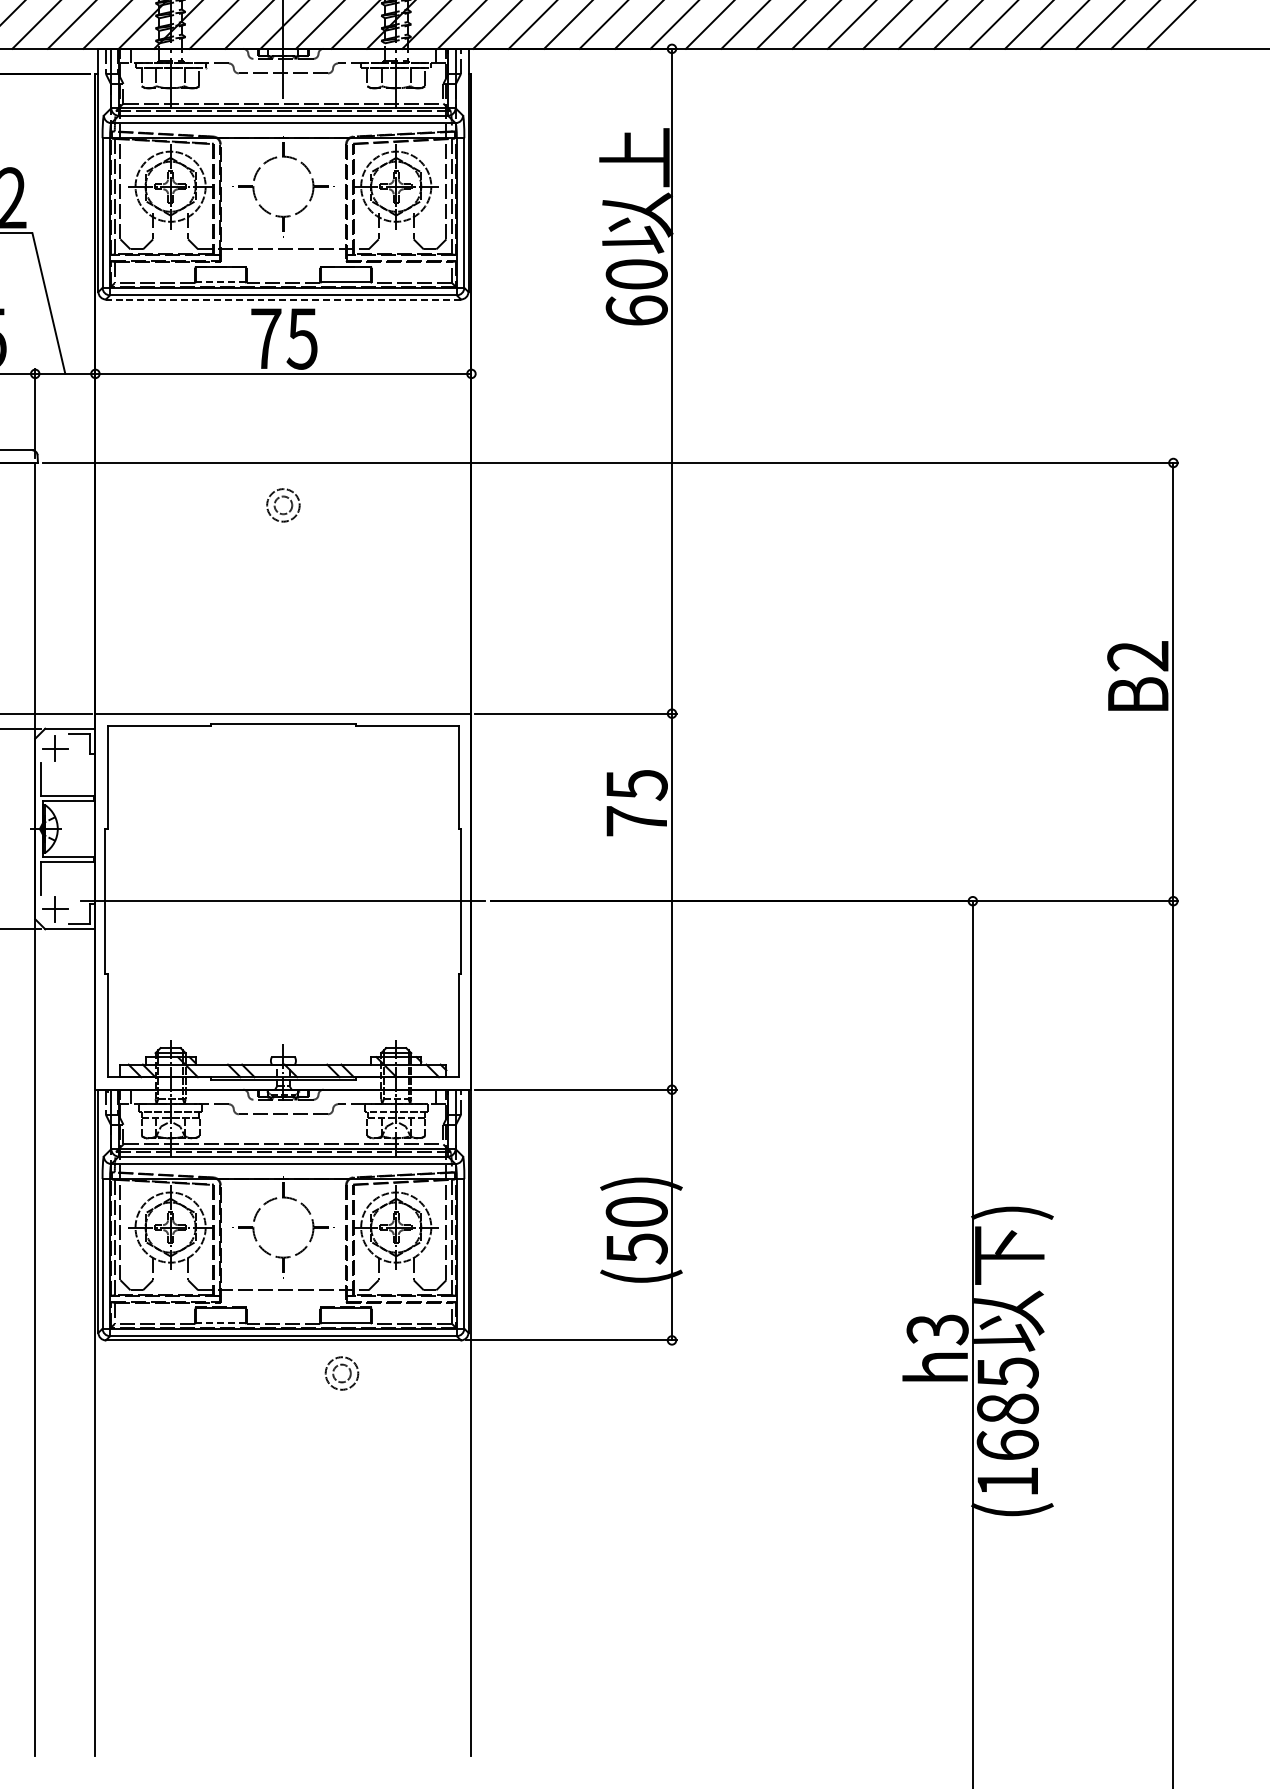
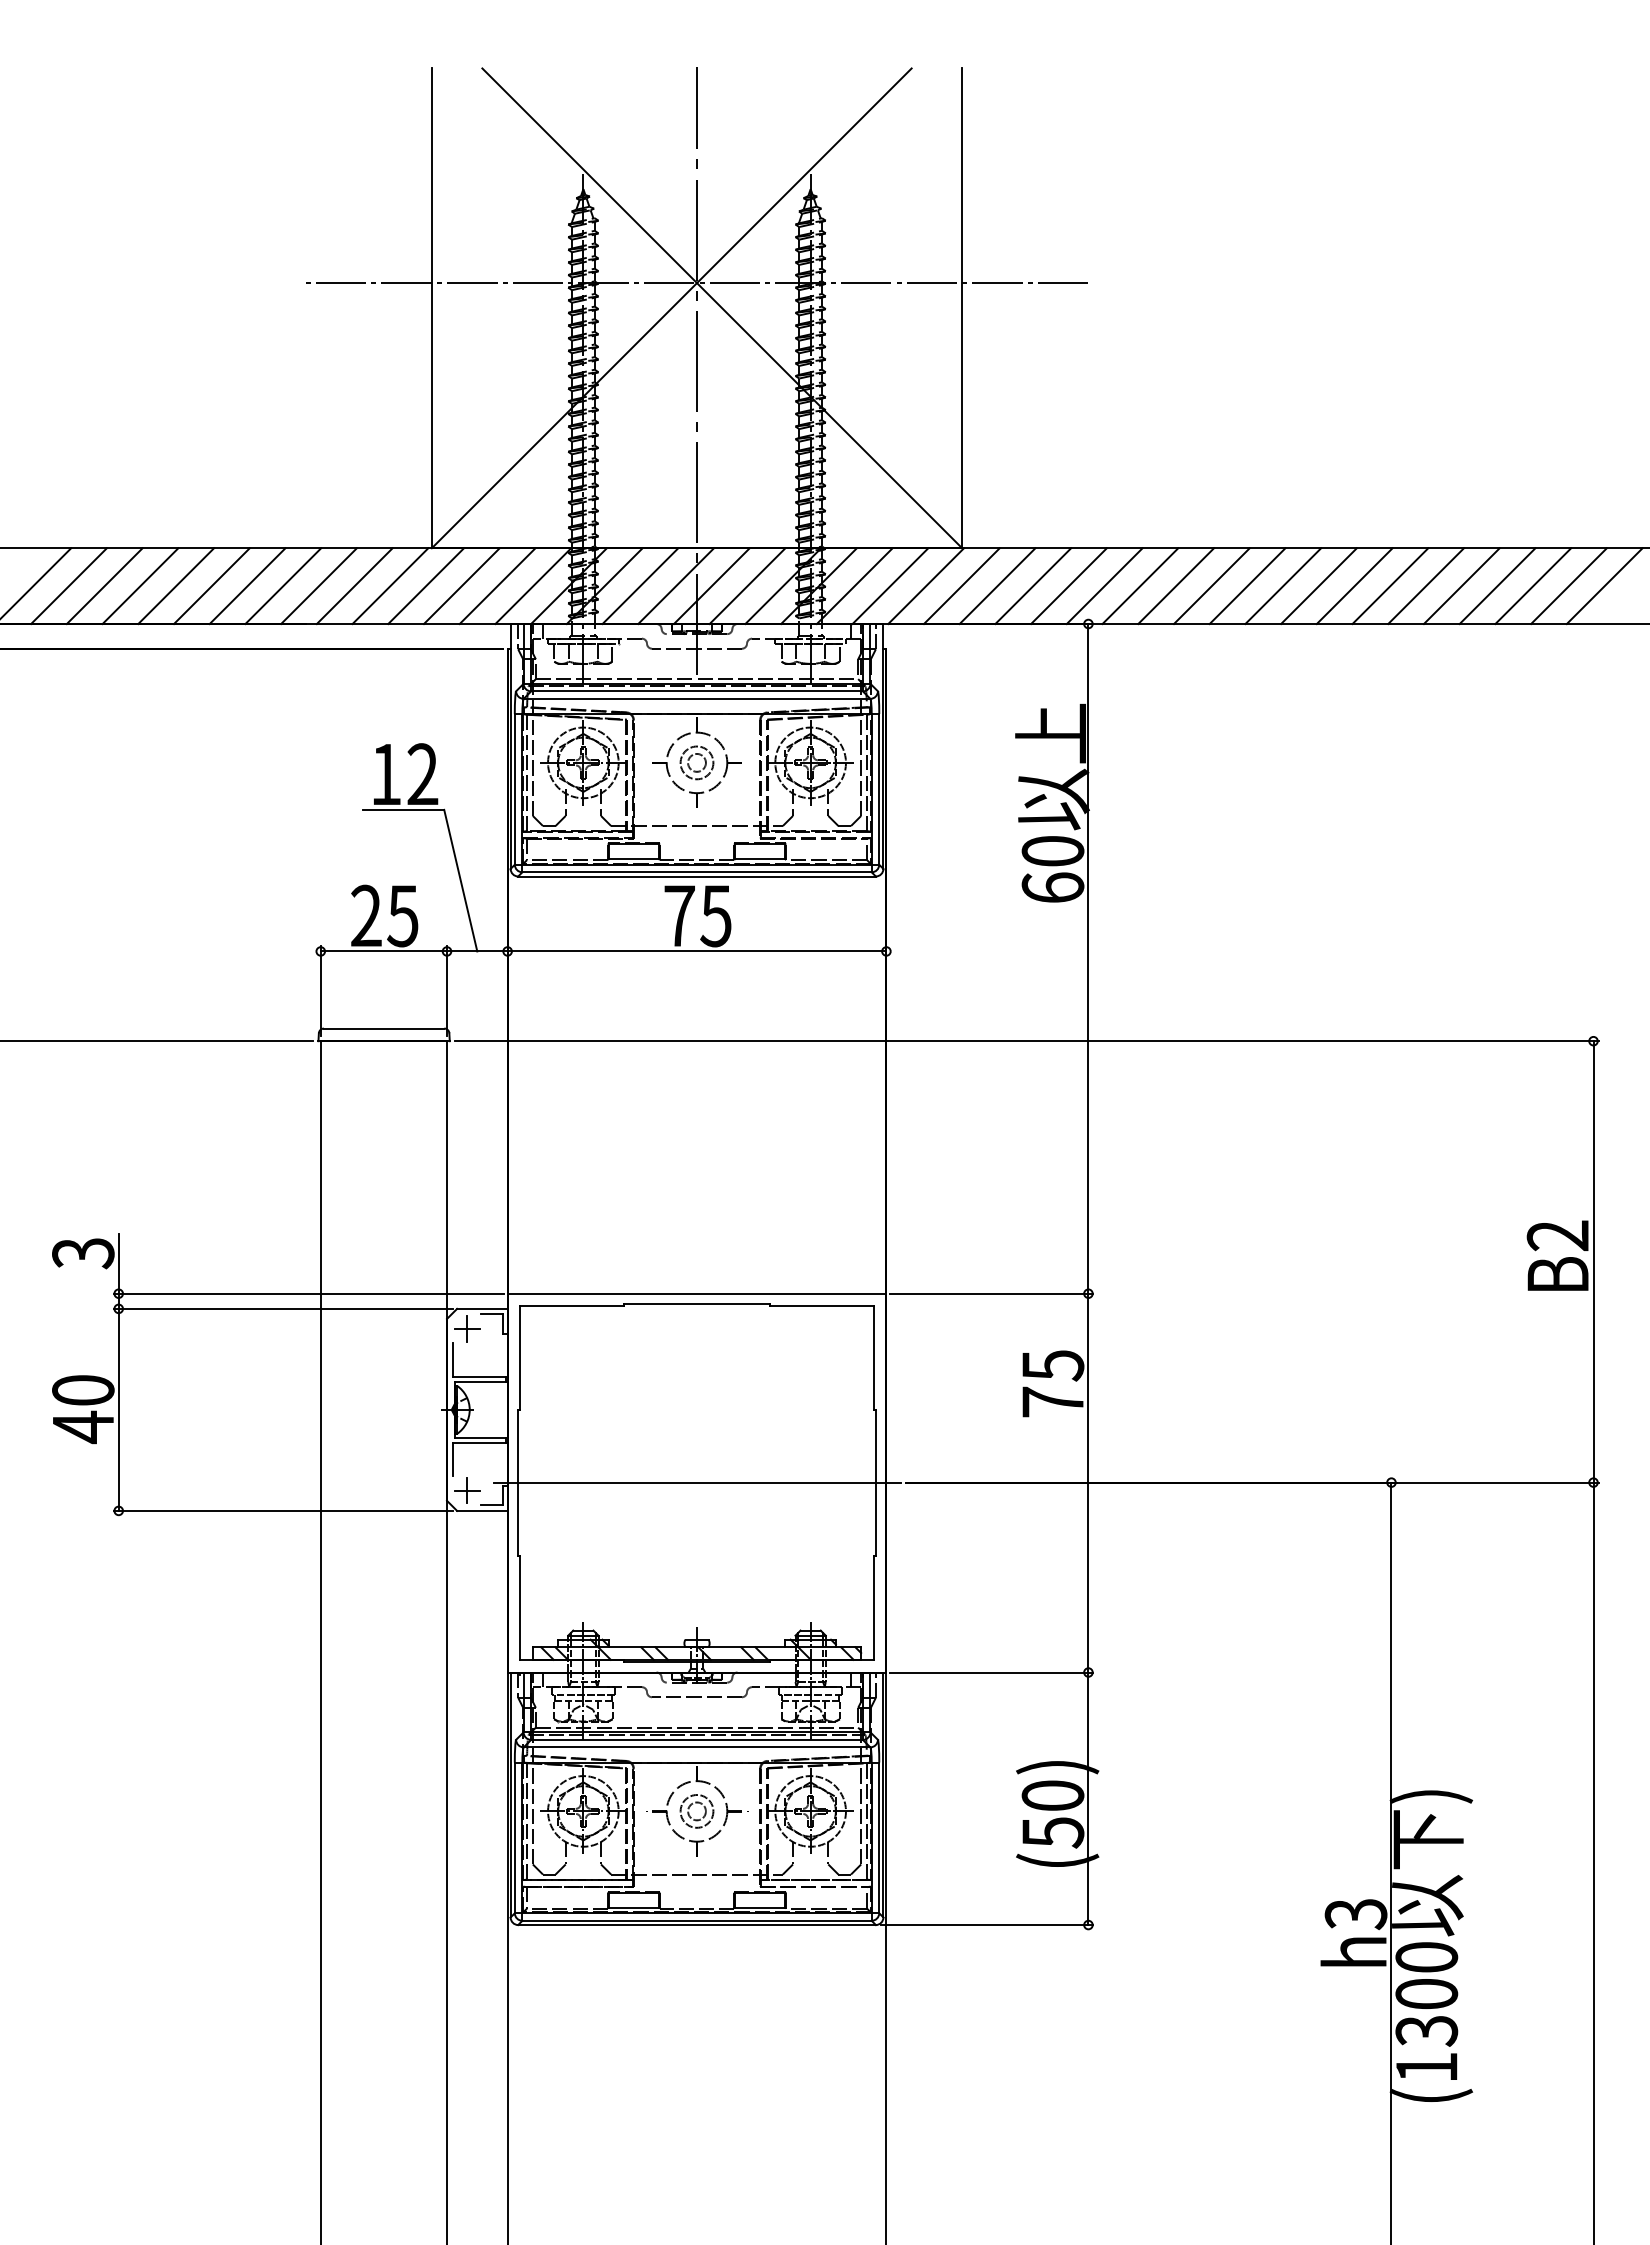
line: (220, 282) -> (633, 859), dashed -> solid
line: (283, 299) -> (697, 876), dashed -> solid
part: (277, 500) -> (691, 757), moved
line: (220, 1322) -> (633, 1907), dashed -> solid
part: (334, 1374) -> (689, 1812), moved
text: (1007, 1409) -> (1426, 1994), (1685 -> (1300

